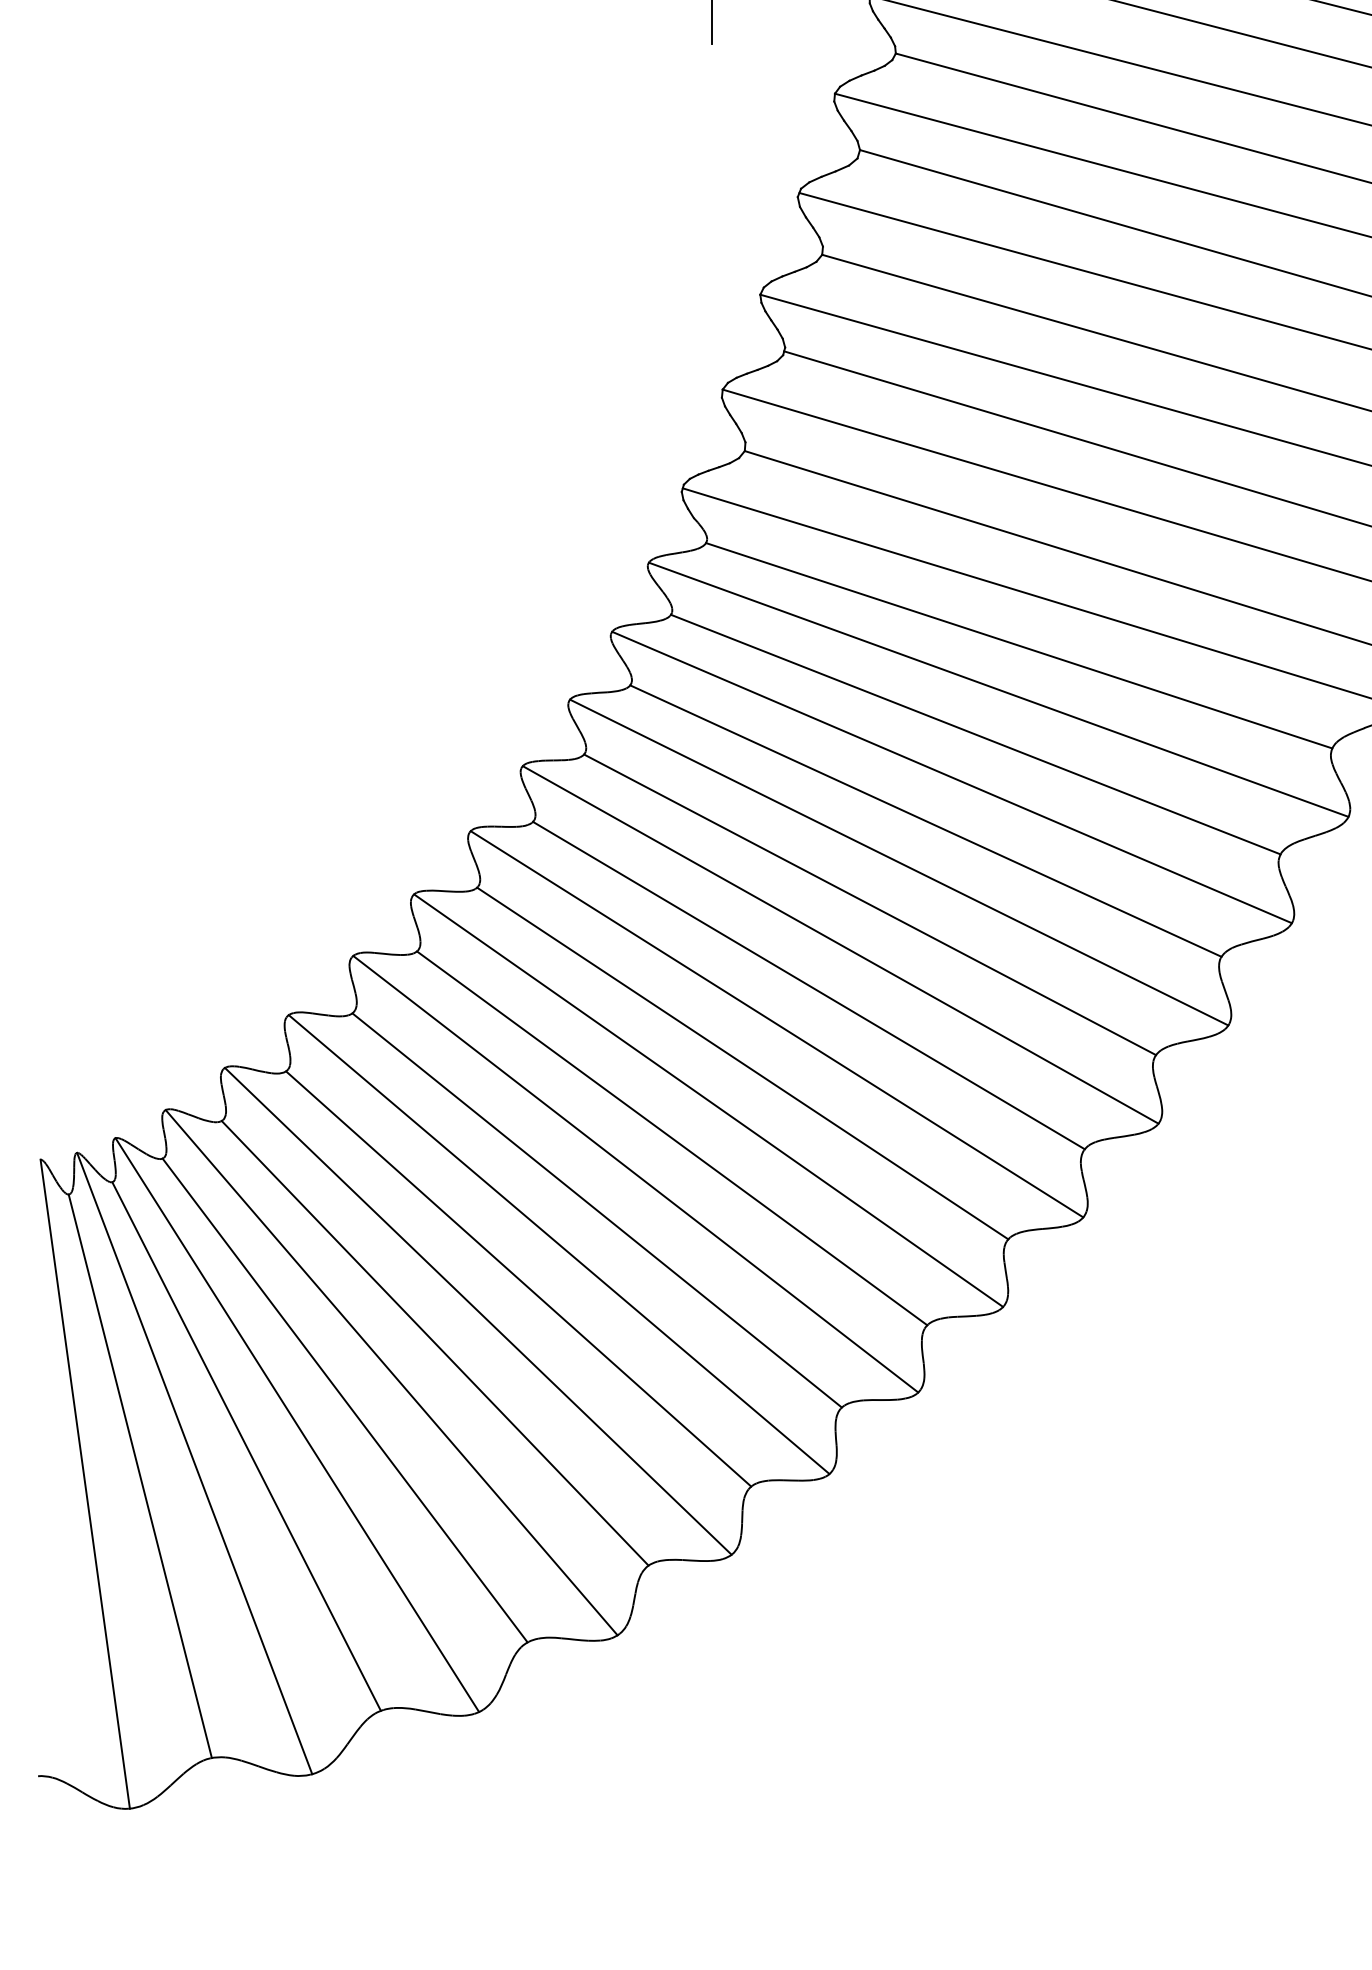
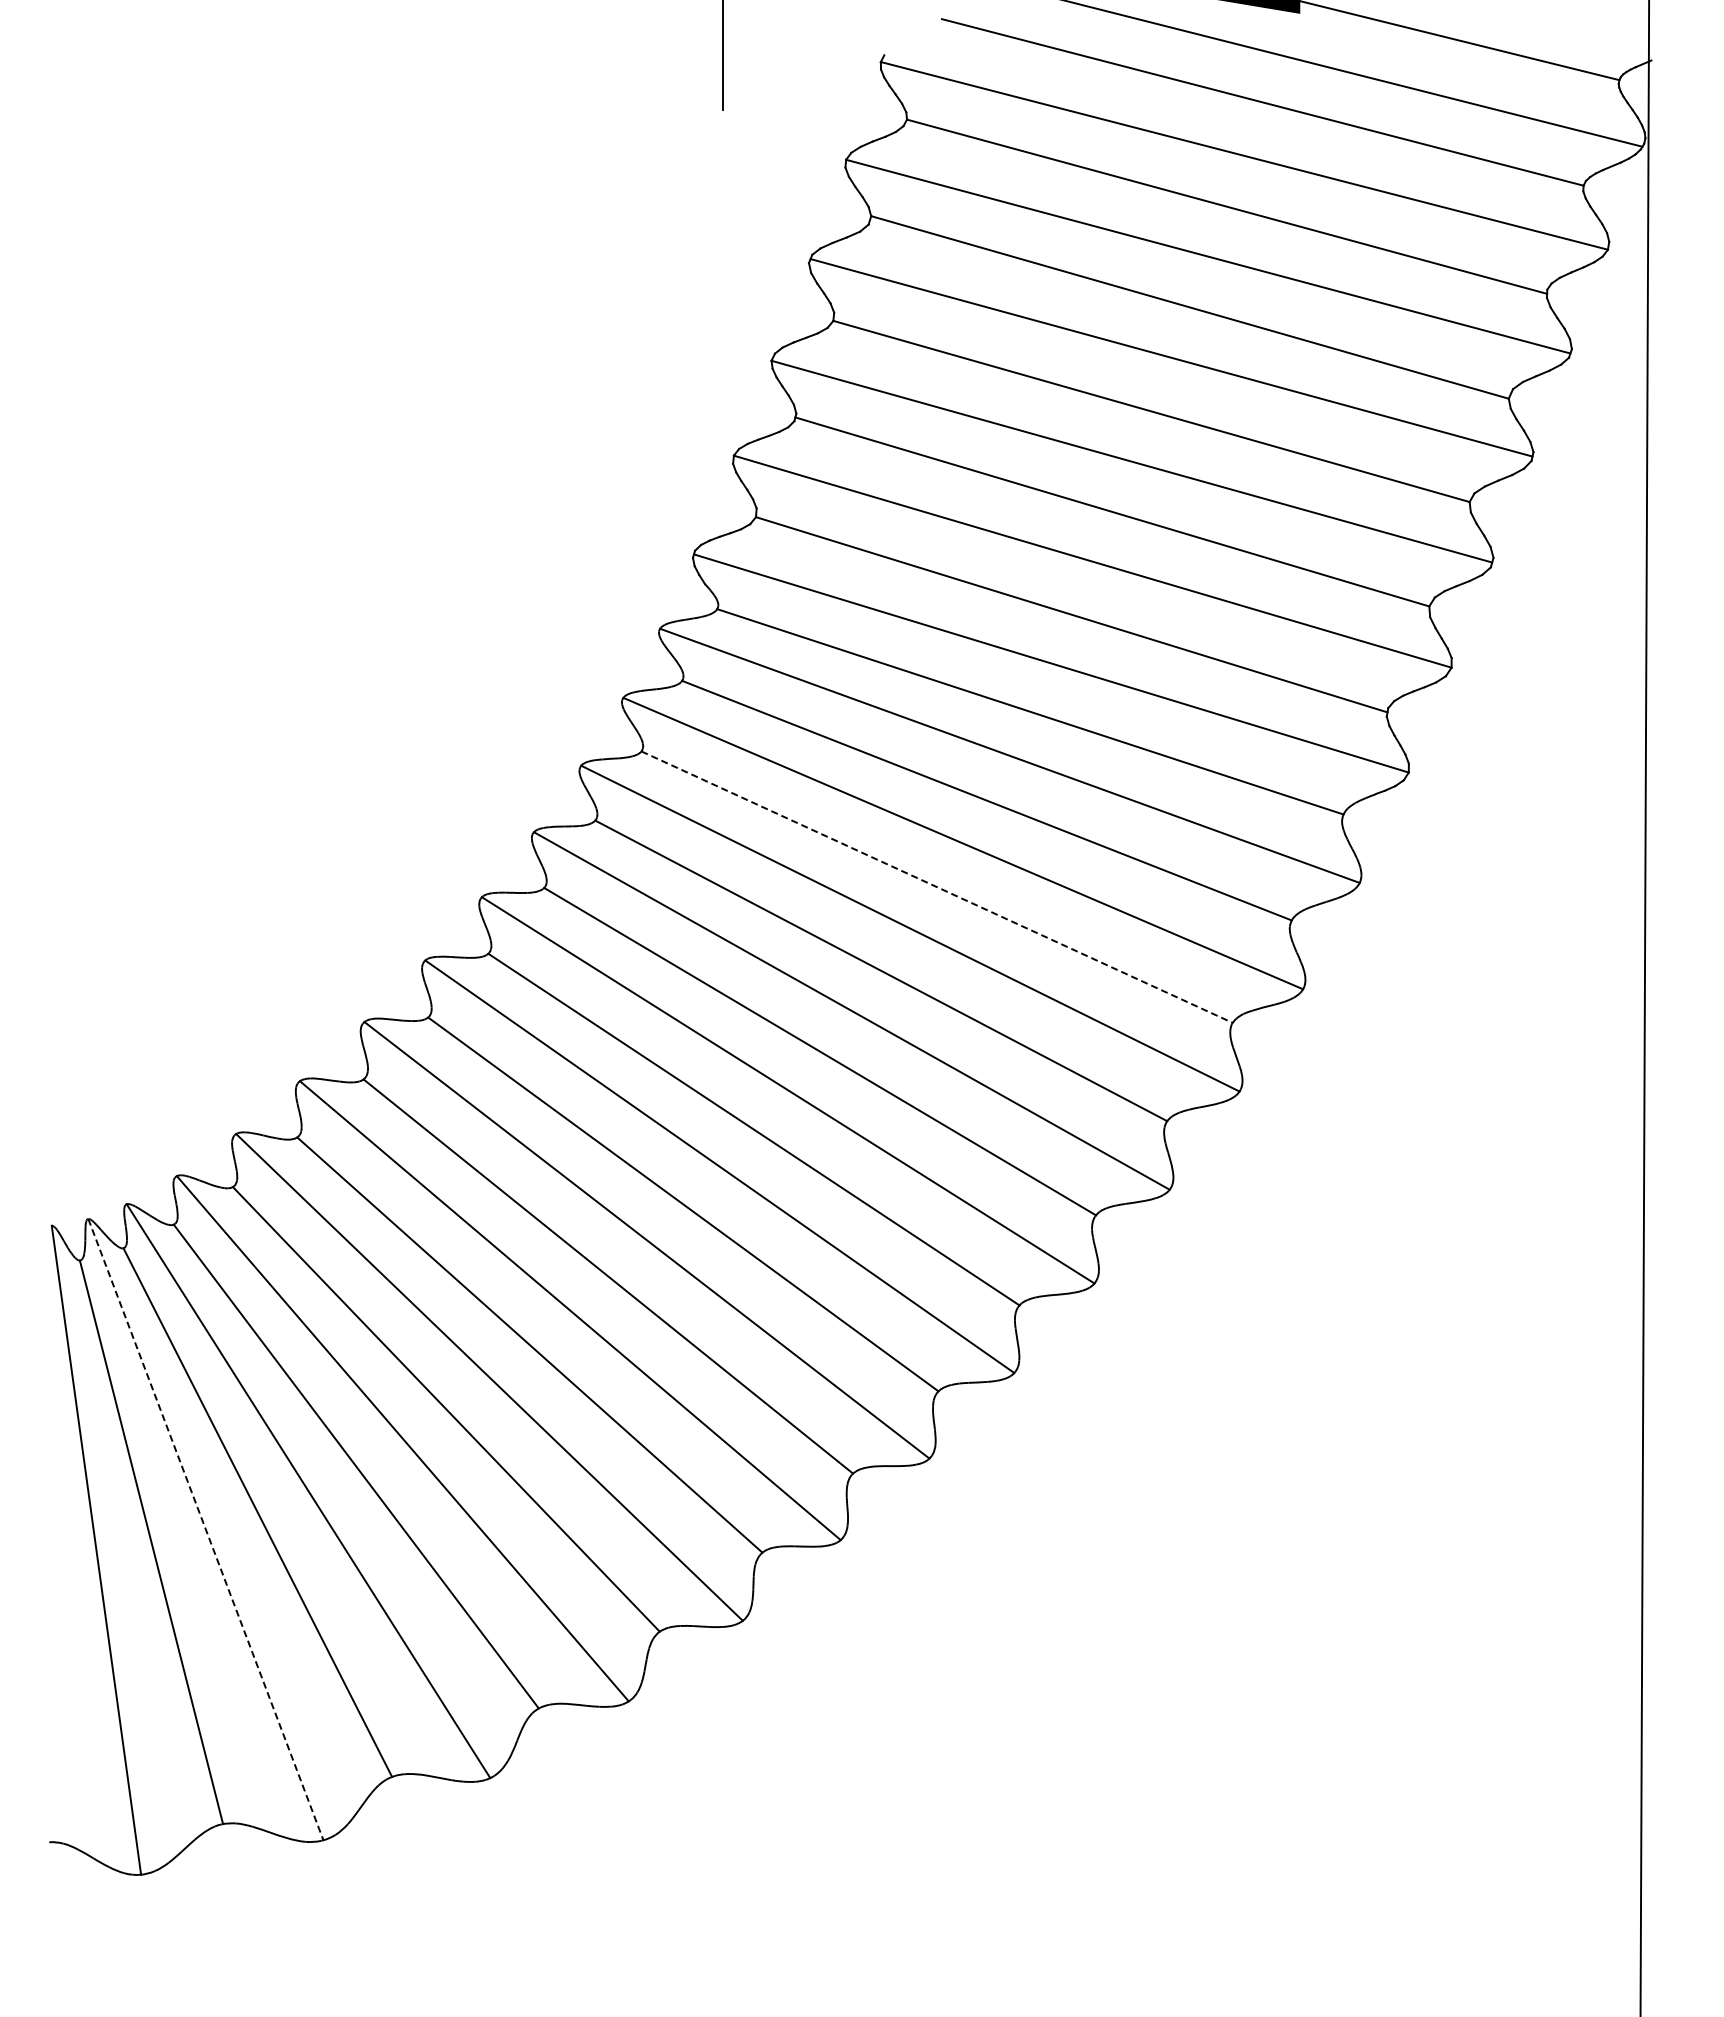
line: (926, 821) -> (937, 887), solid -> dashed
line: (195, 1464) -> (206, 1530), solid -> dashed

